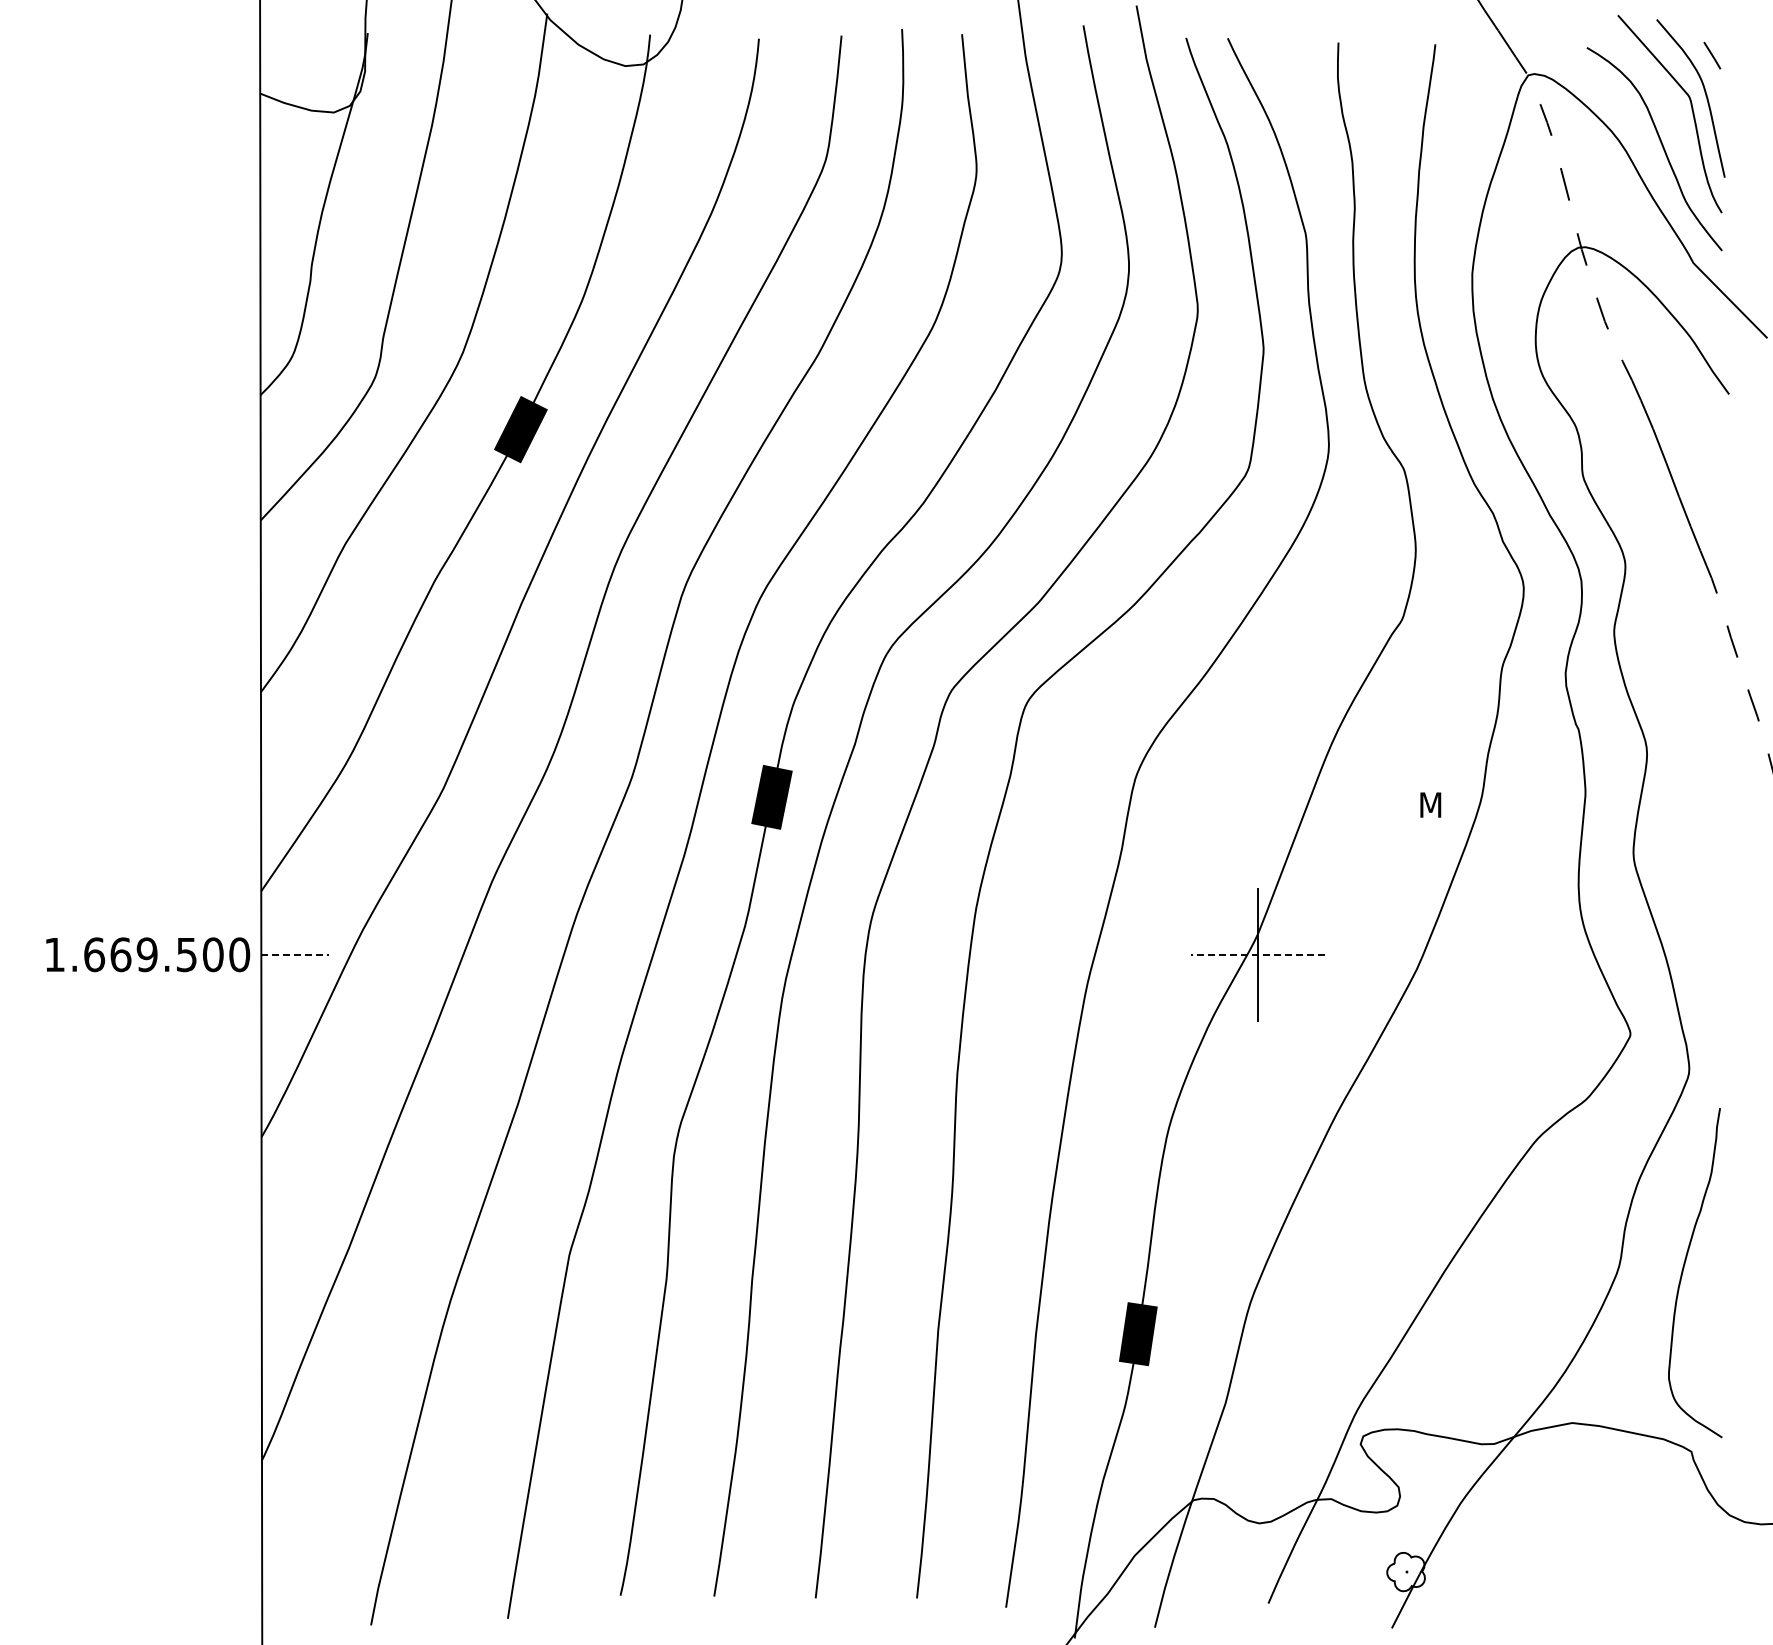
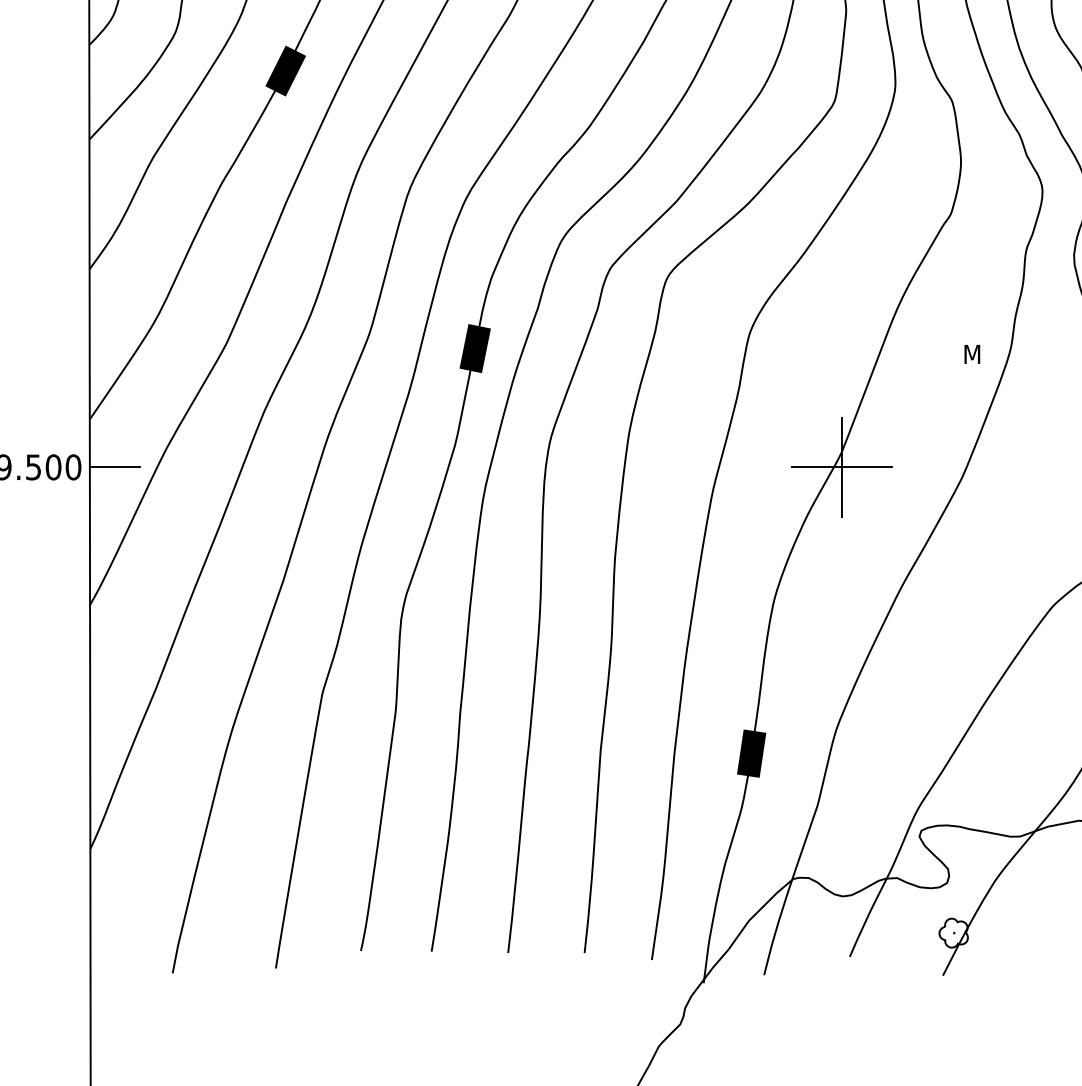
line: (294, 954) -> (114, 467), dashed -> solid
line: (1257, 954) -> (841, 467), dashed -> solid

